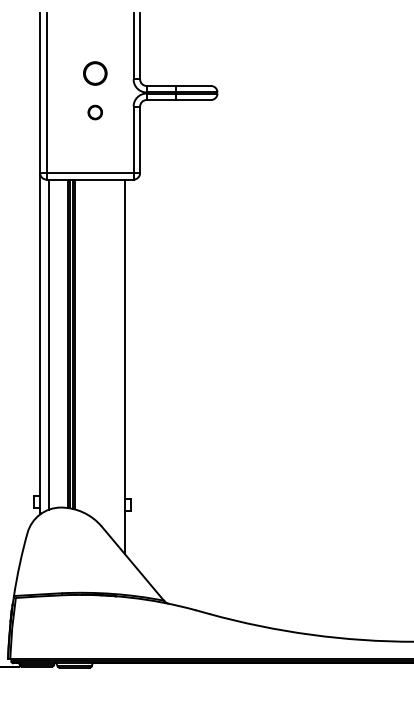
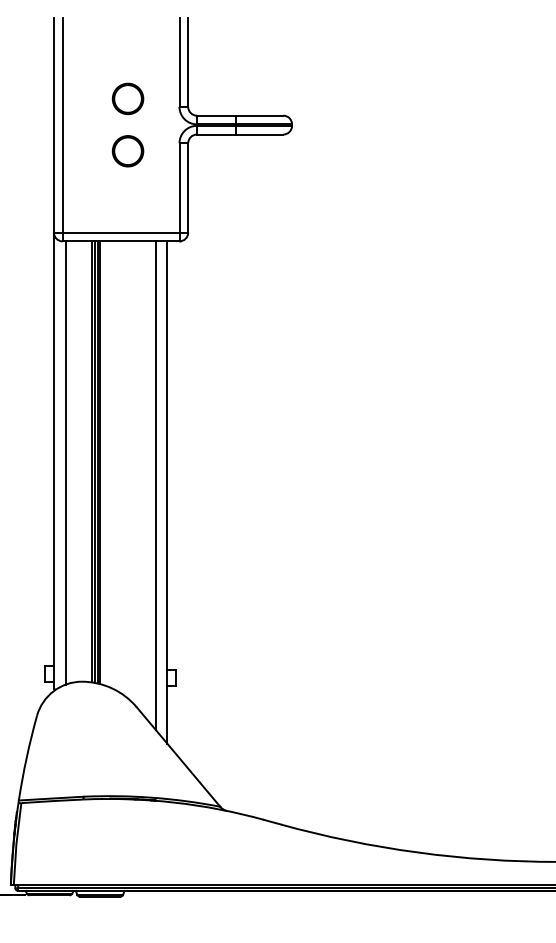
part: (94, 112) -> (127, 151), size x1.67
line: (115, 361) -> (155, 485), added

